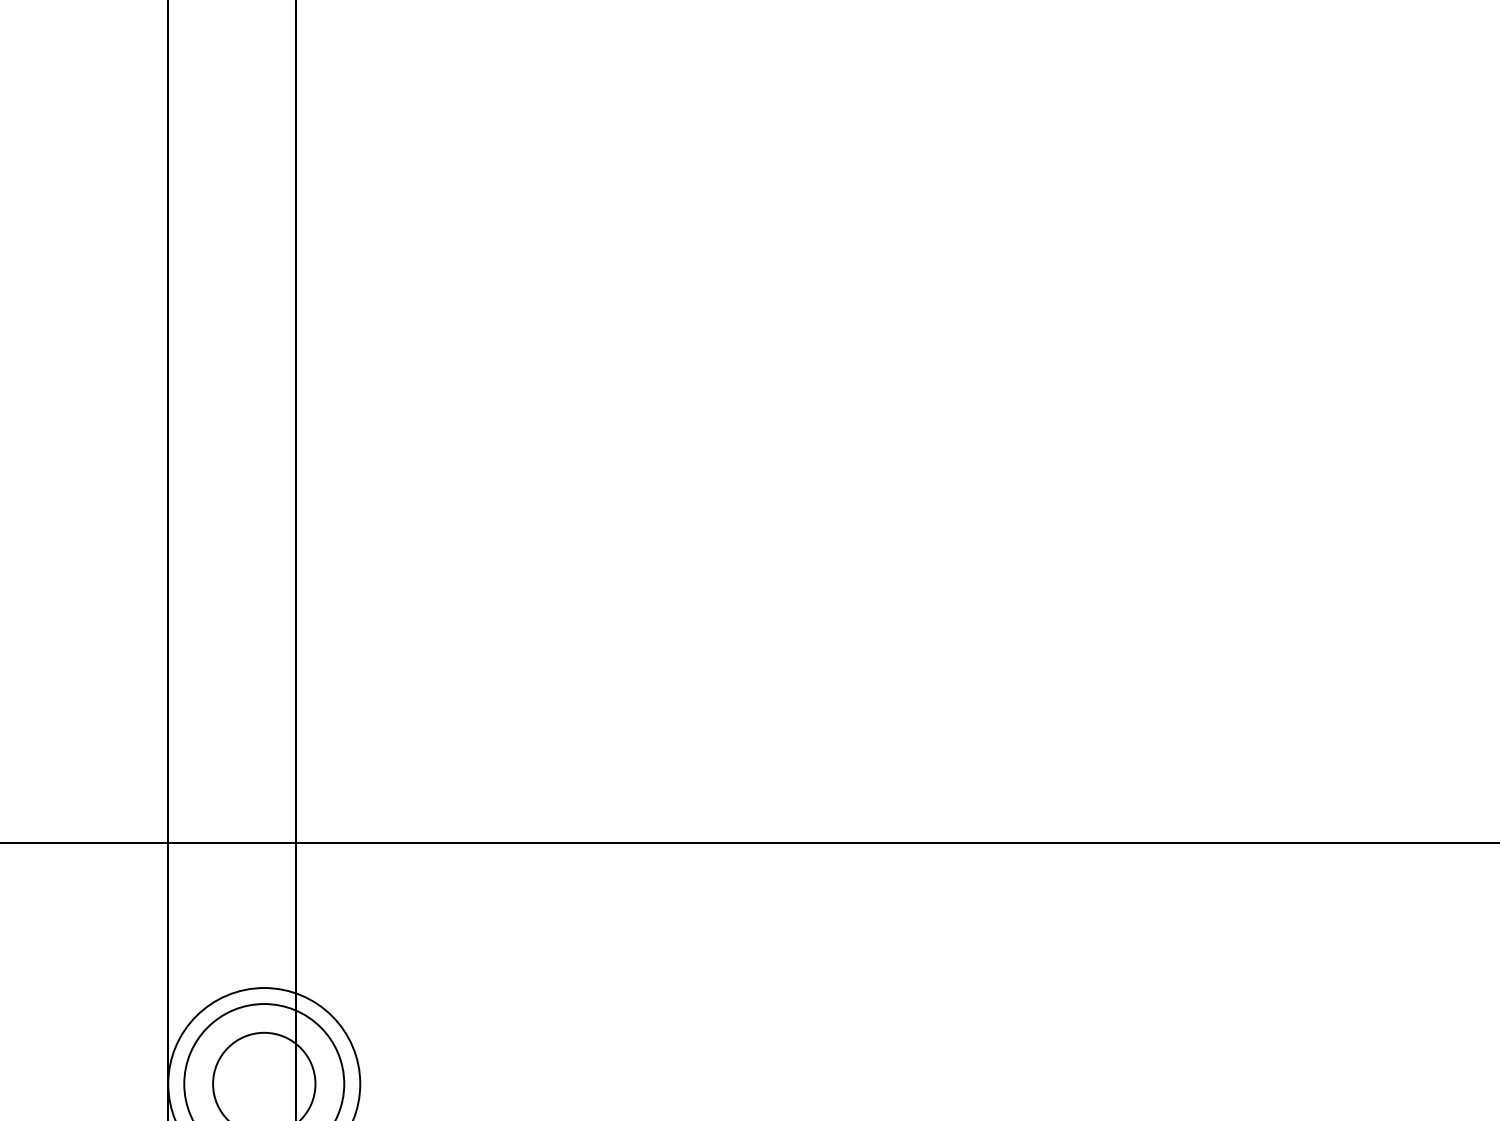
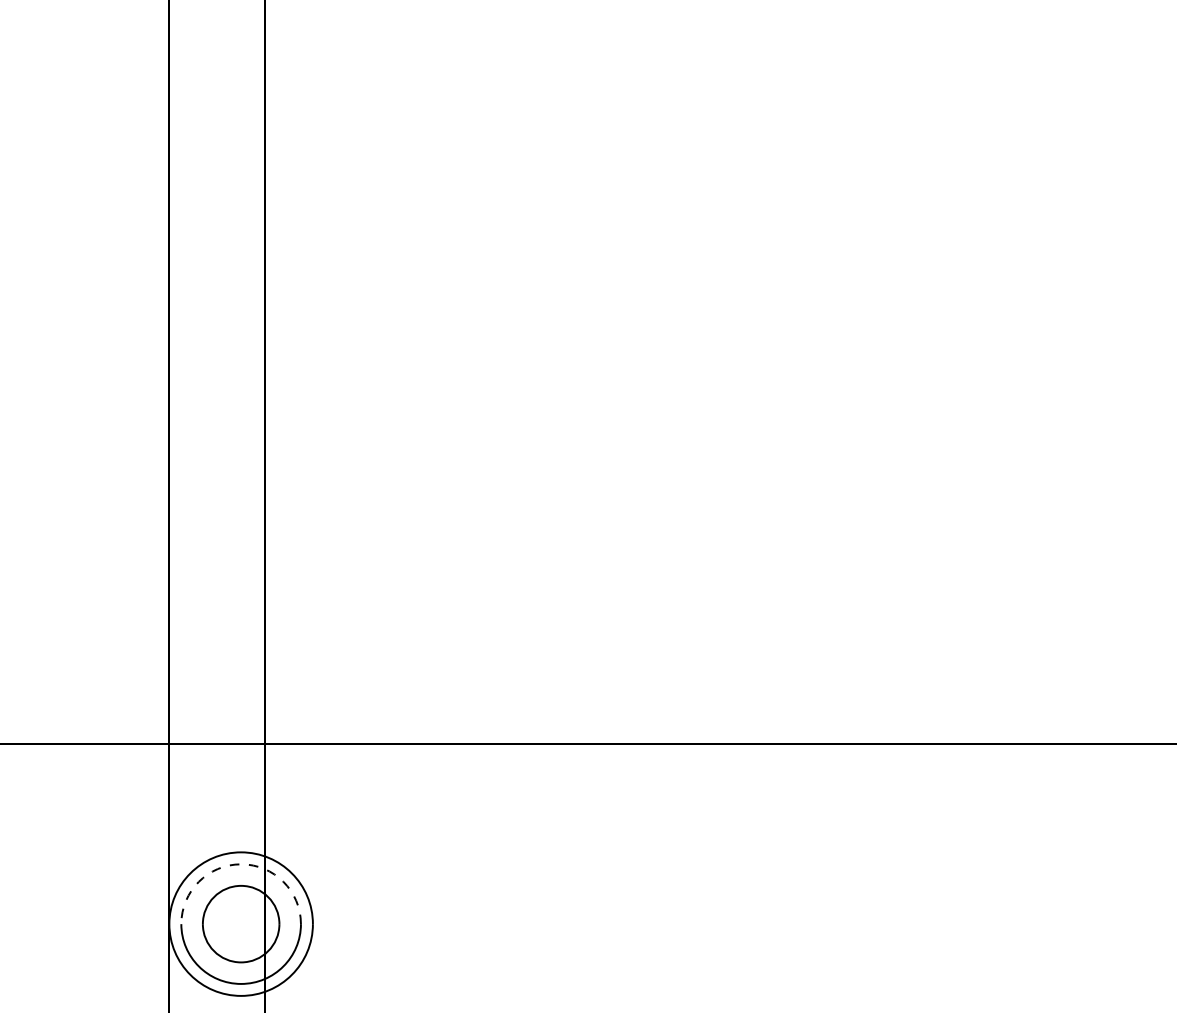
arc: (264, 1004) -> (241, 864), solid -> dashed

